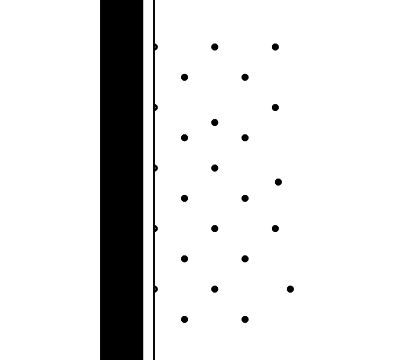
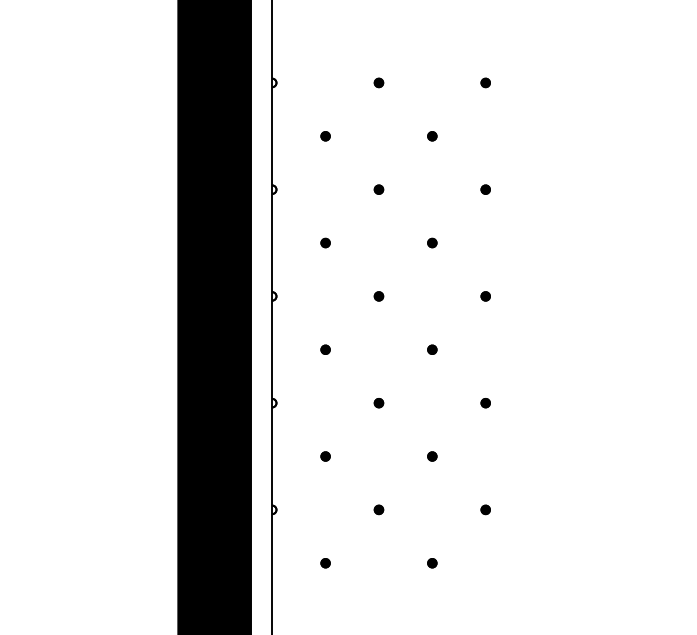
part: (214, 122) -> (378, 189), moved
part: (278, 181) -> (486, 295), moved
part: (290, 288) -> (486, 508), moved

